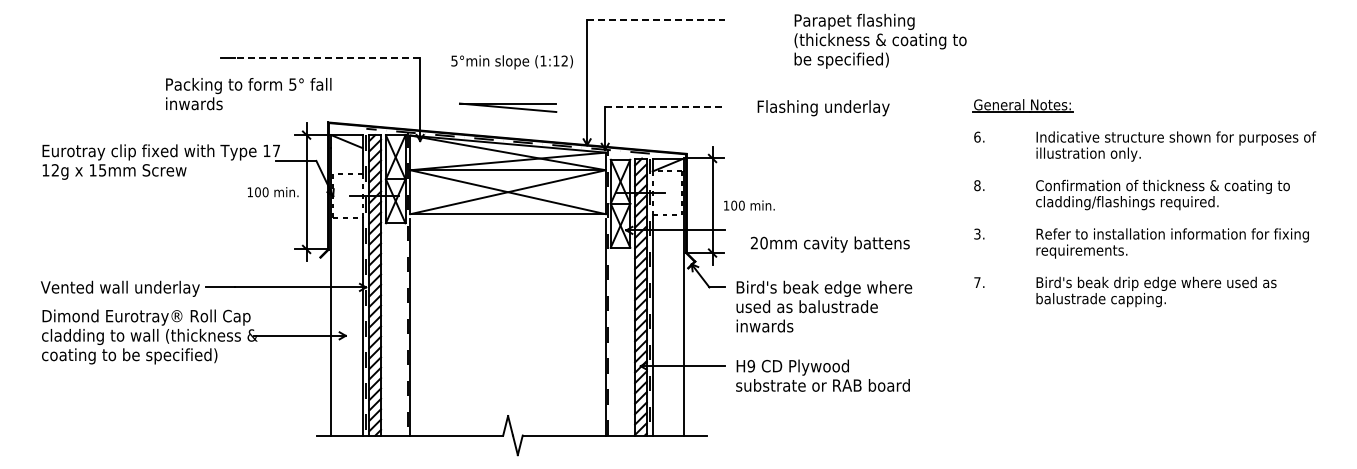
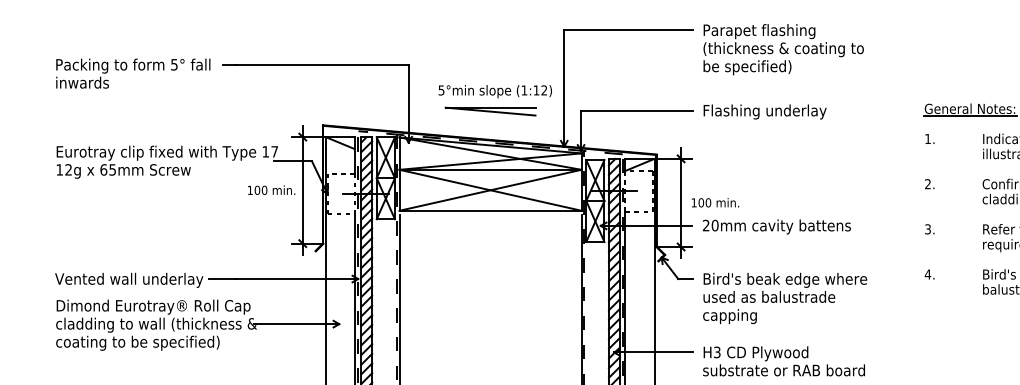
line: (656, 20) -> (628, 30), dashed -> solid
text: (880, 40) -> (783, 48), moved
line: (327, 57) -> (322, 64), dashed -> solid
text: (511, 62) -> (494, 91), moved
text: (248, 94) -> (133, 74), moved
line: (665, 106) -> (637, 110), dashed -> solid
text: (823, 108) -> (764, 112), moved
text: (977, 136) -> (928, 138), 6. -> 1.
text: (92, 170) -> (103, 170), 15mm -> 65mm
text: (977, 185) -> (928, 184), 8. -> 2.
text: (829, 244) -> (776, 226), moved
text: (976, 282) -> (927, 274), 7. -> 4.
text: (764, 327) -> (729, 316), inwards -> capping
text: (751, 366) -> (717, 352), H9 -> H3

